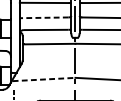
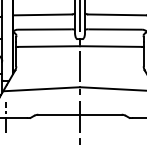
line: (43, 17) -> (41, 14), dashed -> solid
line: (44, 79) -> (42, 89), dashed -> solid

